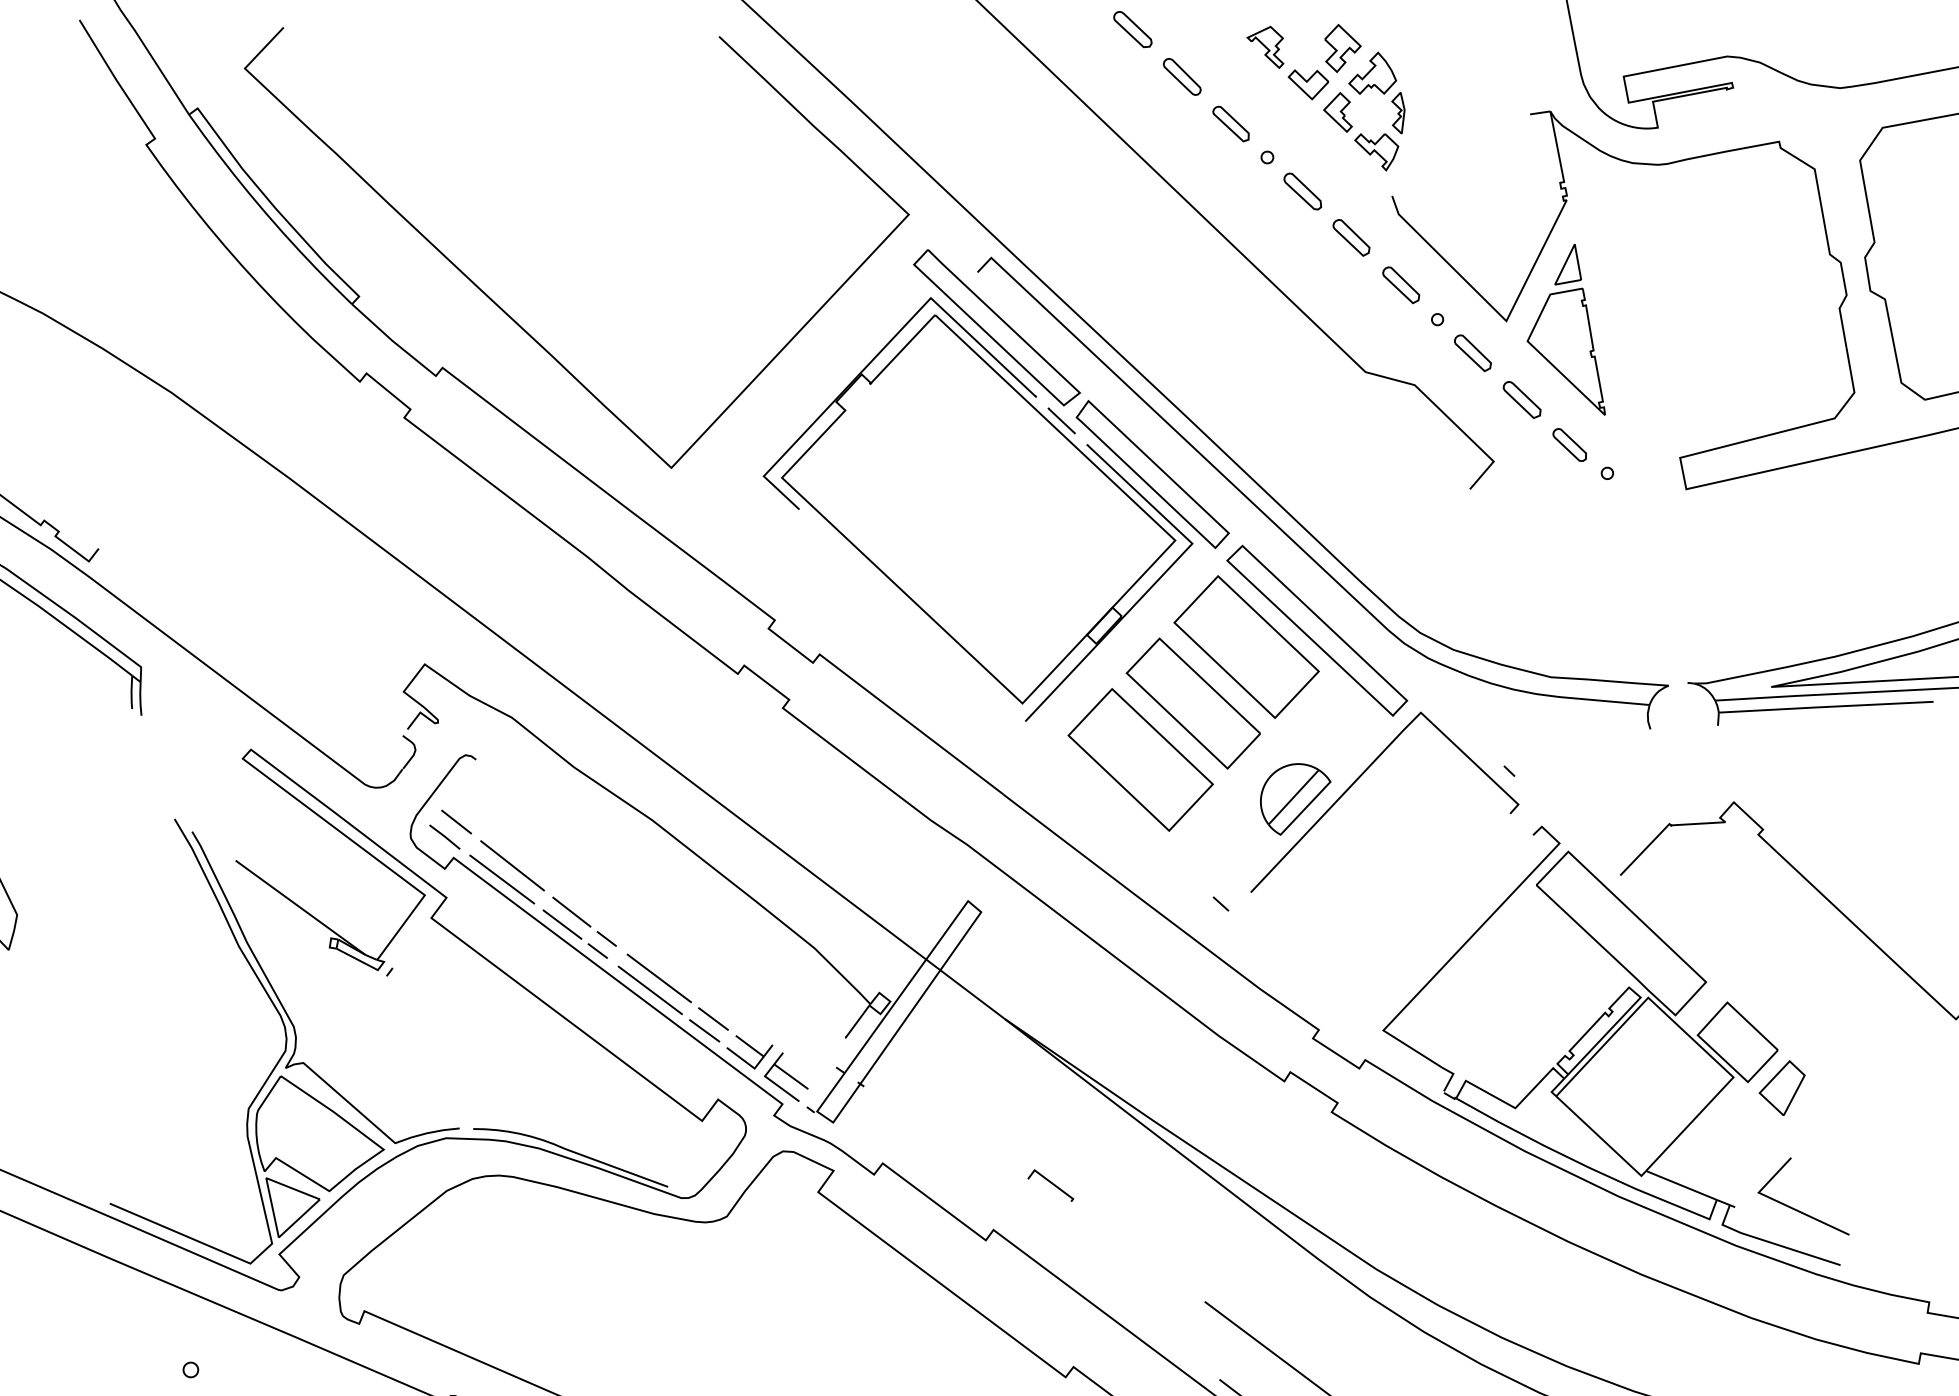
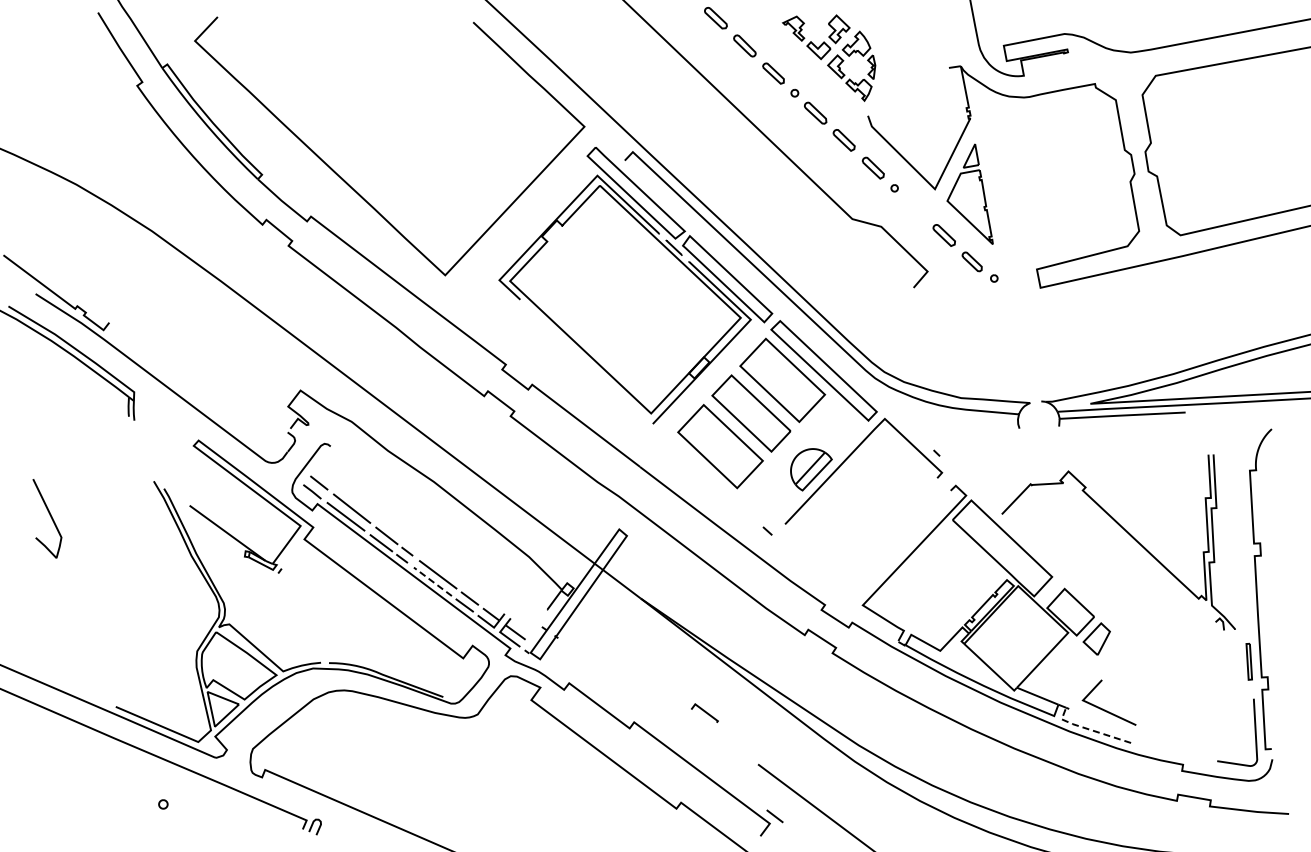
part: (1473, 352) -> (915, 207), removed
line: (649, 989) -> (432, 581), solid -> dashed
line: (1050, 1184) -> (704, 712), moved
line: (1768, 1242) -> (1088, 729), solid -> dashed

